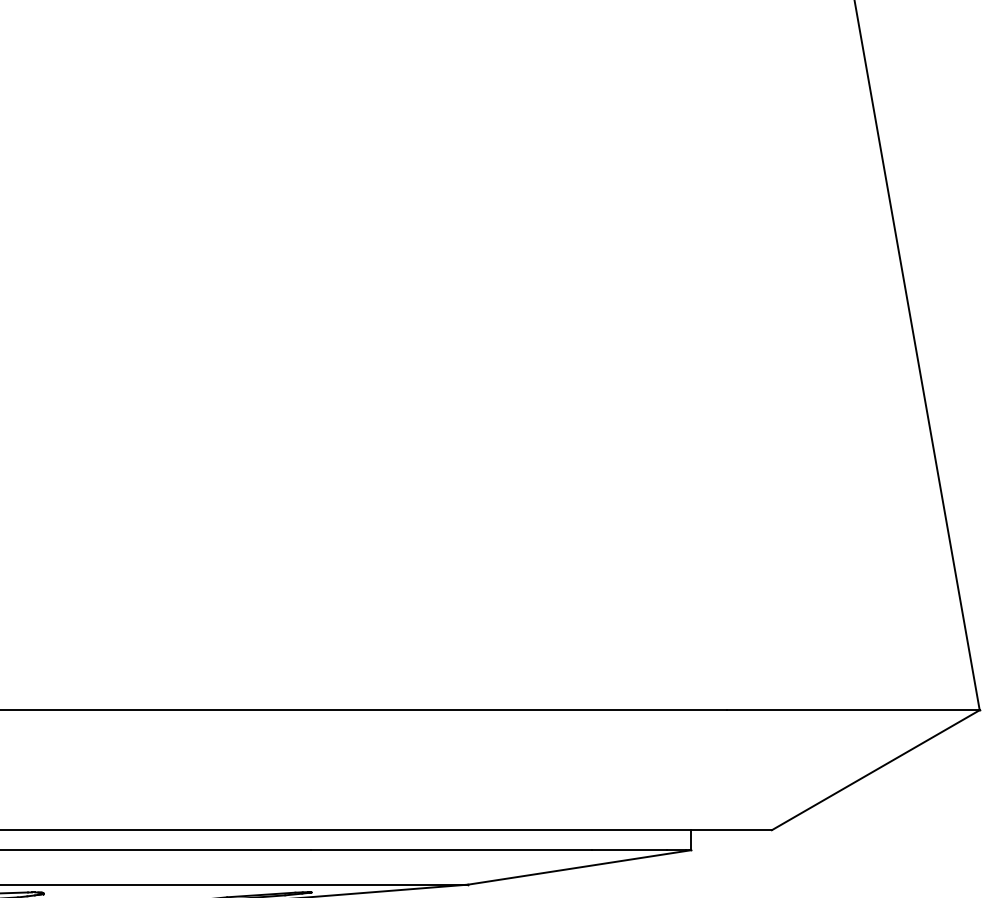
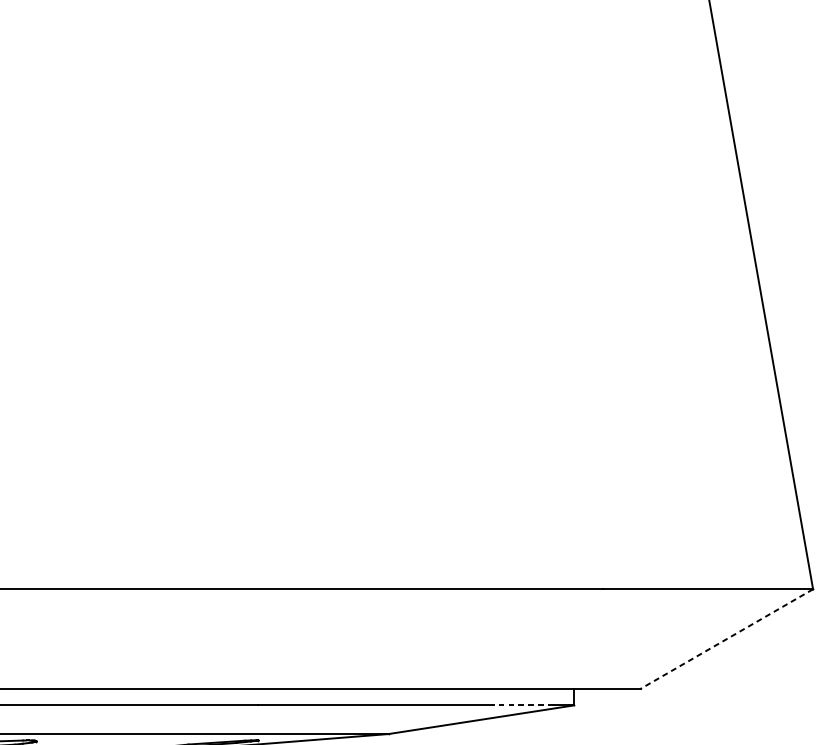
line: (875, 770) -> (726, 639), solid -> dashed
line: (629, 850) -> (522, 705), solid -> dashed

